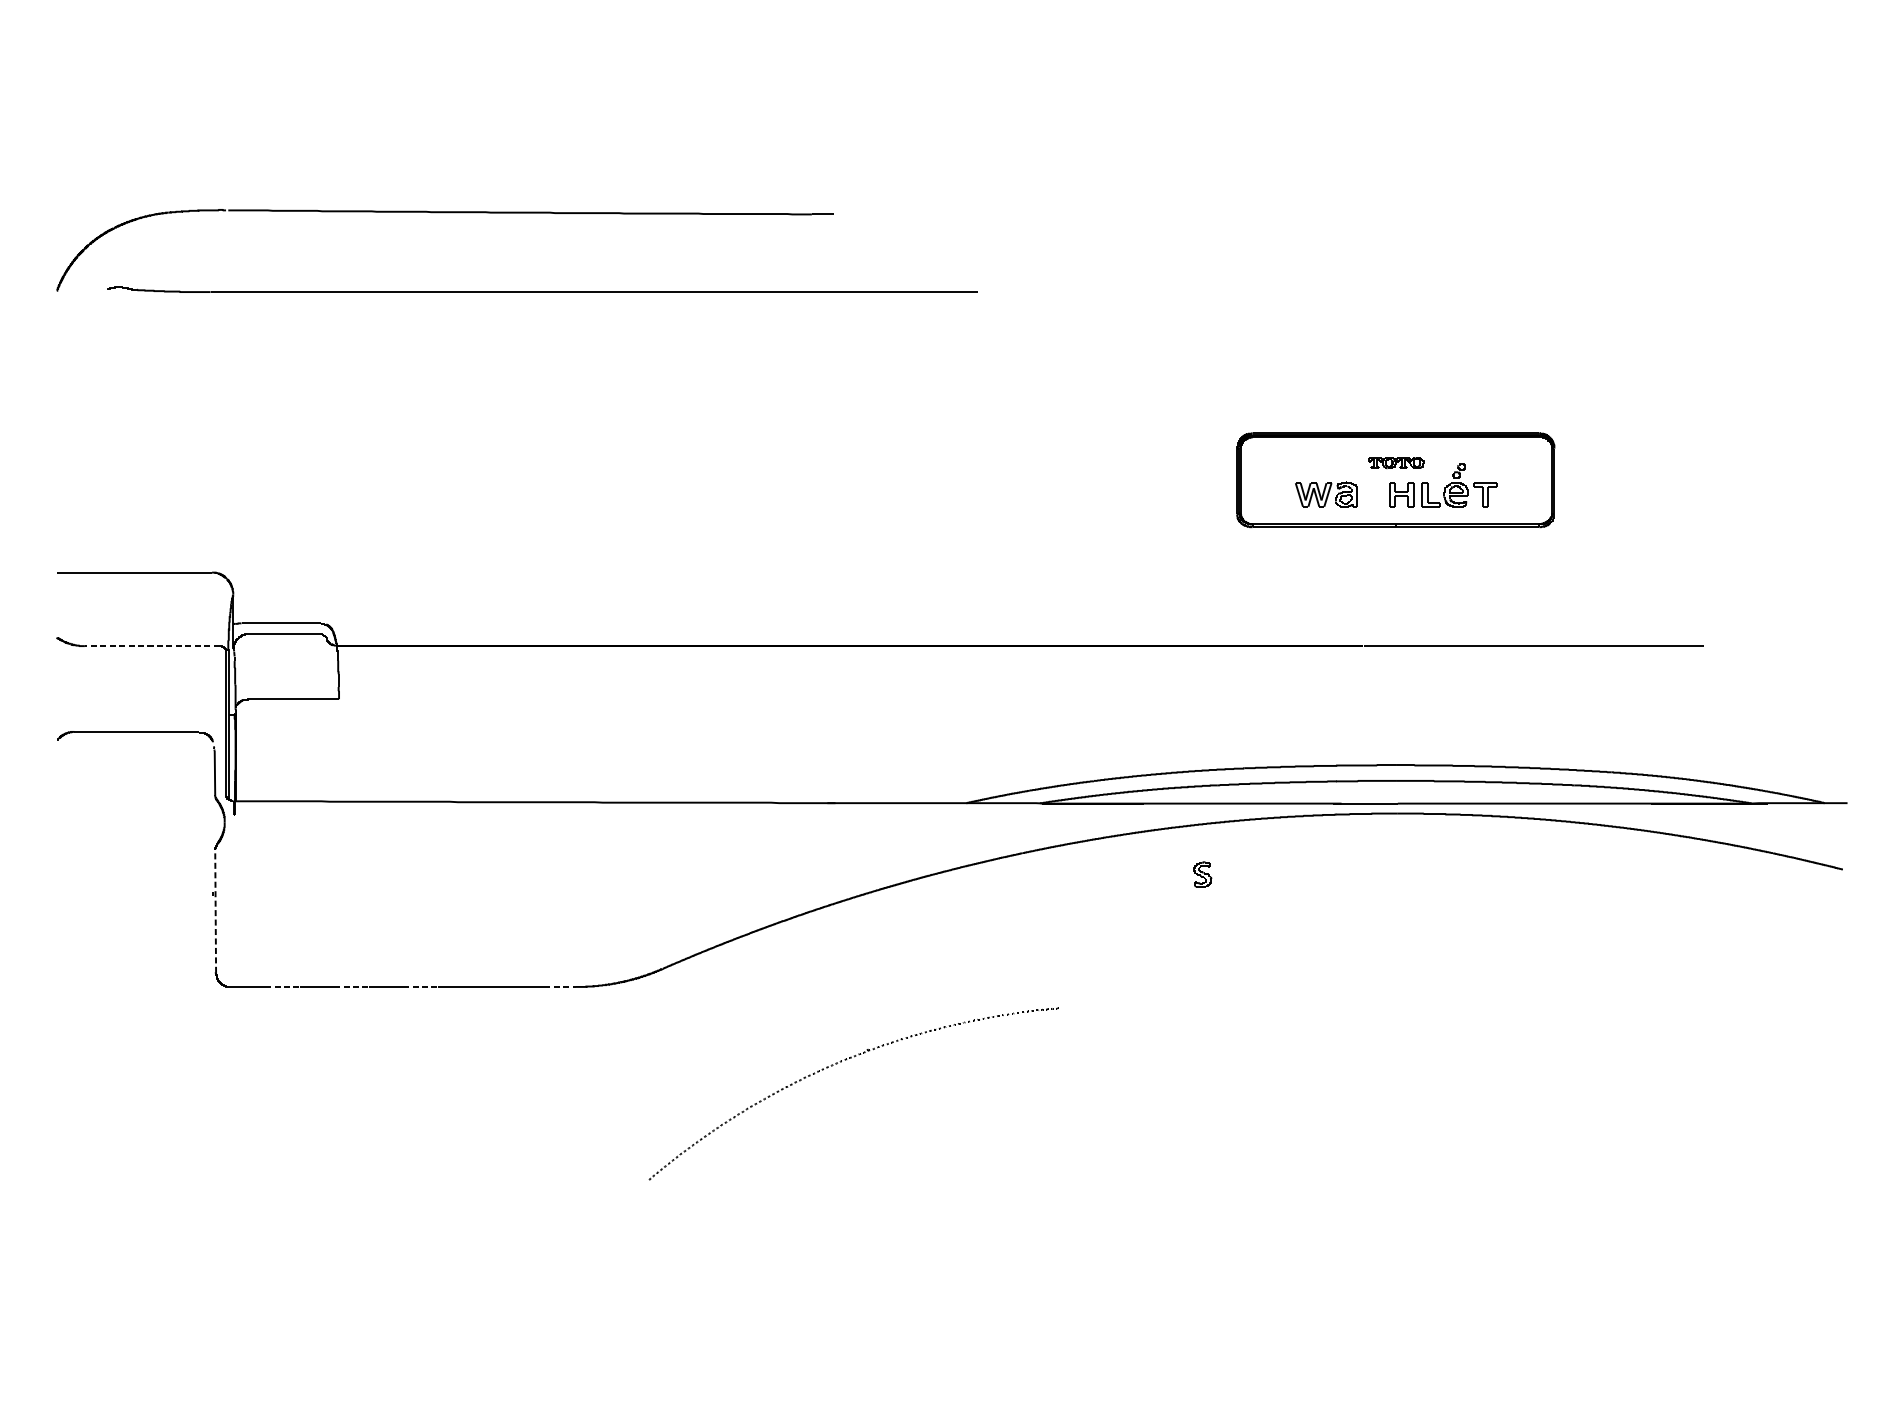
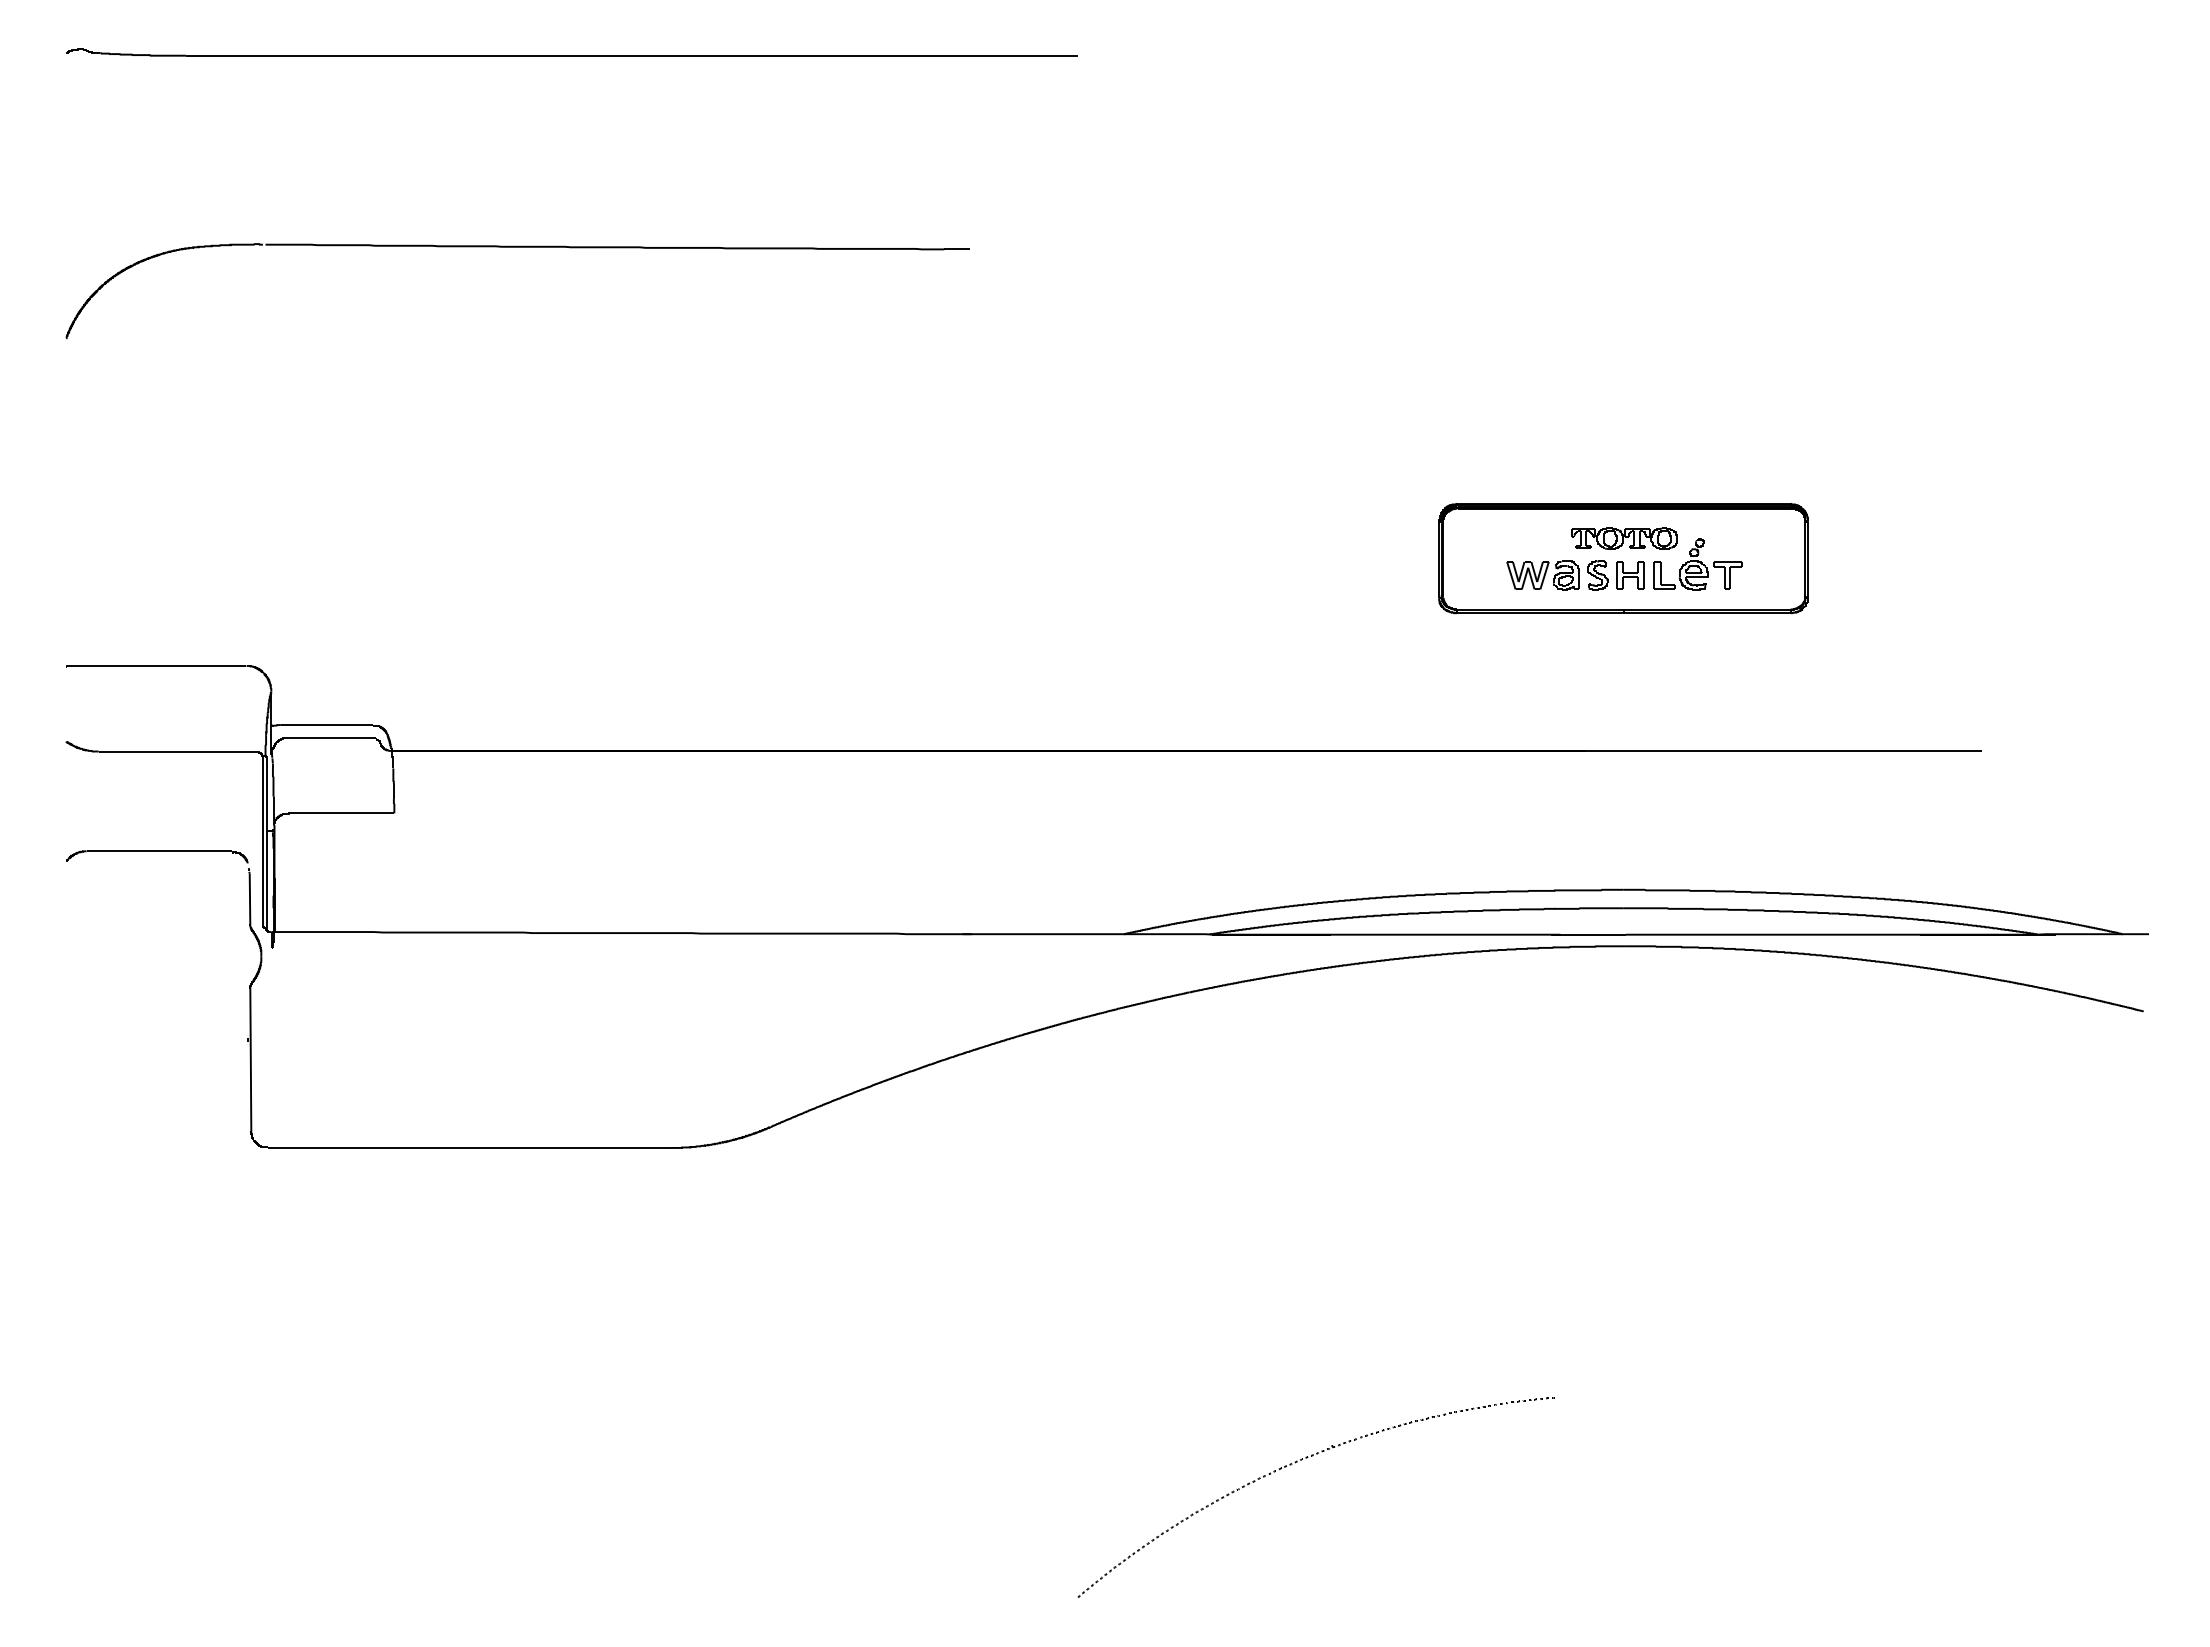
part: (542, 289) -> (571, 52), moved
part: (1396, 462) -> (1624, 538), size x1.67
line: (151, 646) -> (176, 751), dashed -> solid
part: (1202, 874) -> (1597, 575), moved
line: (215, 910) -> (250, 1059), dashed -> solid
line: (282, 986) -> (328, 1147), dashed -> solid
line: (352, 986) -> (409, 1147), dashed -> solid
line: (420, 986) -> (489, 1147), dashed -> solid
line: (560, 986) -> (651, 1147), dashed -> solid
part: (837, 1063) -> (1297, 1462), moved

